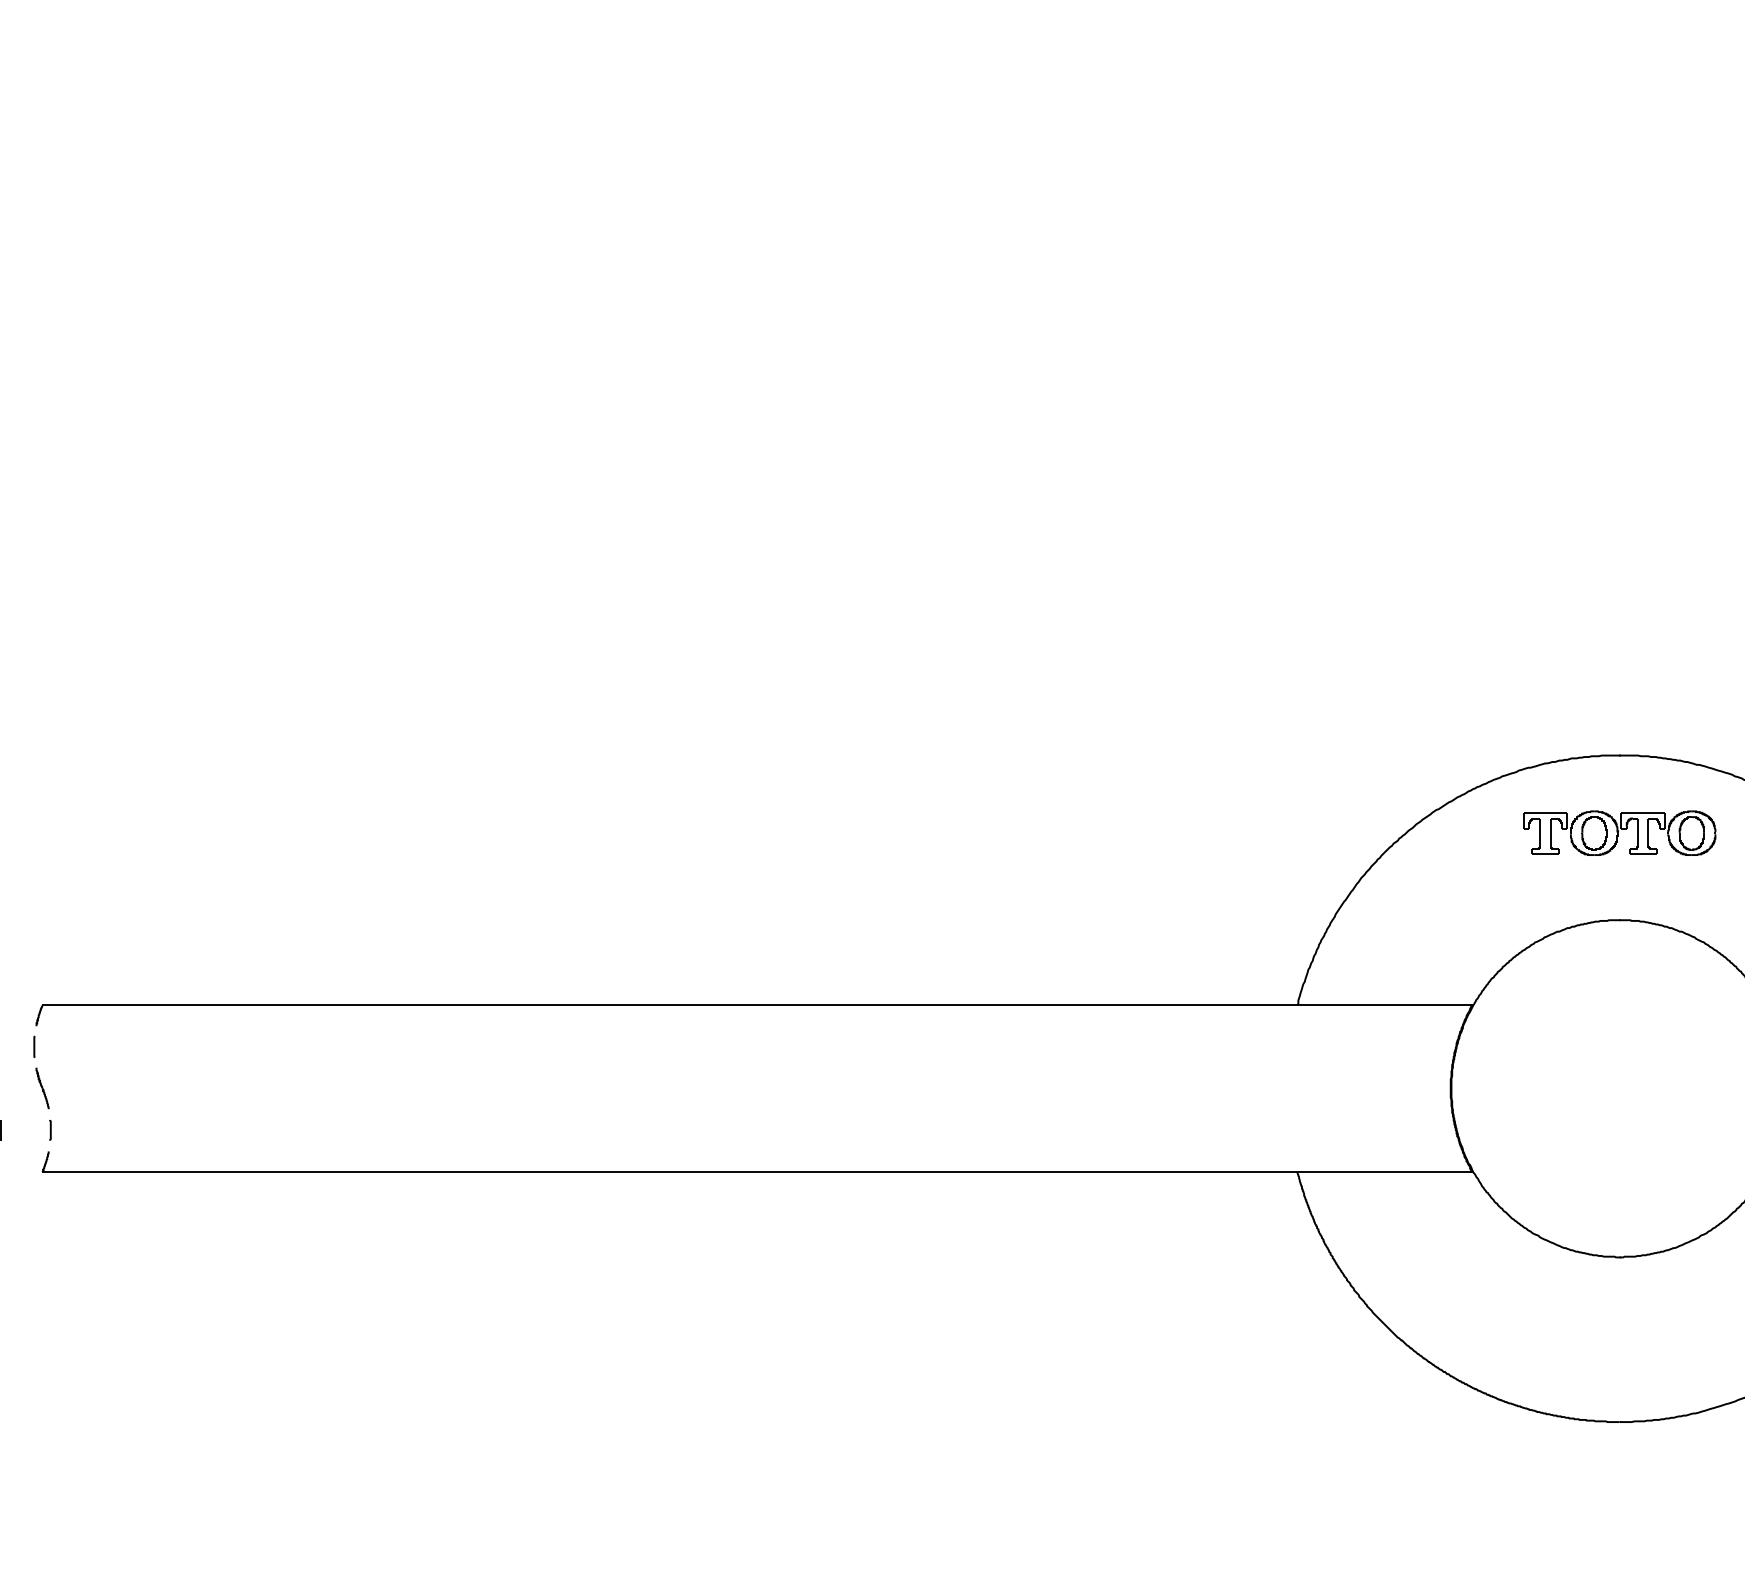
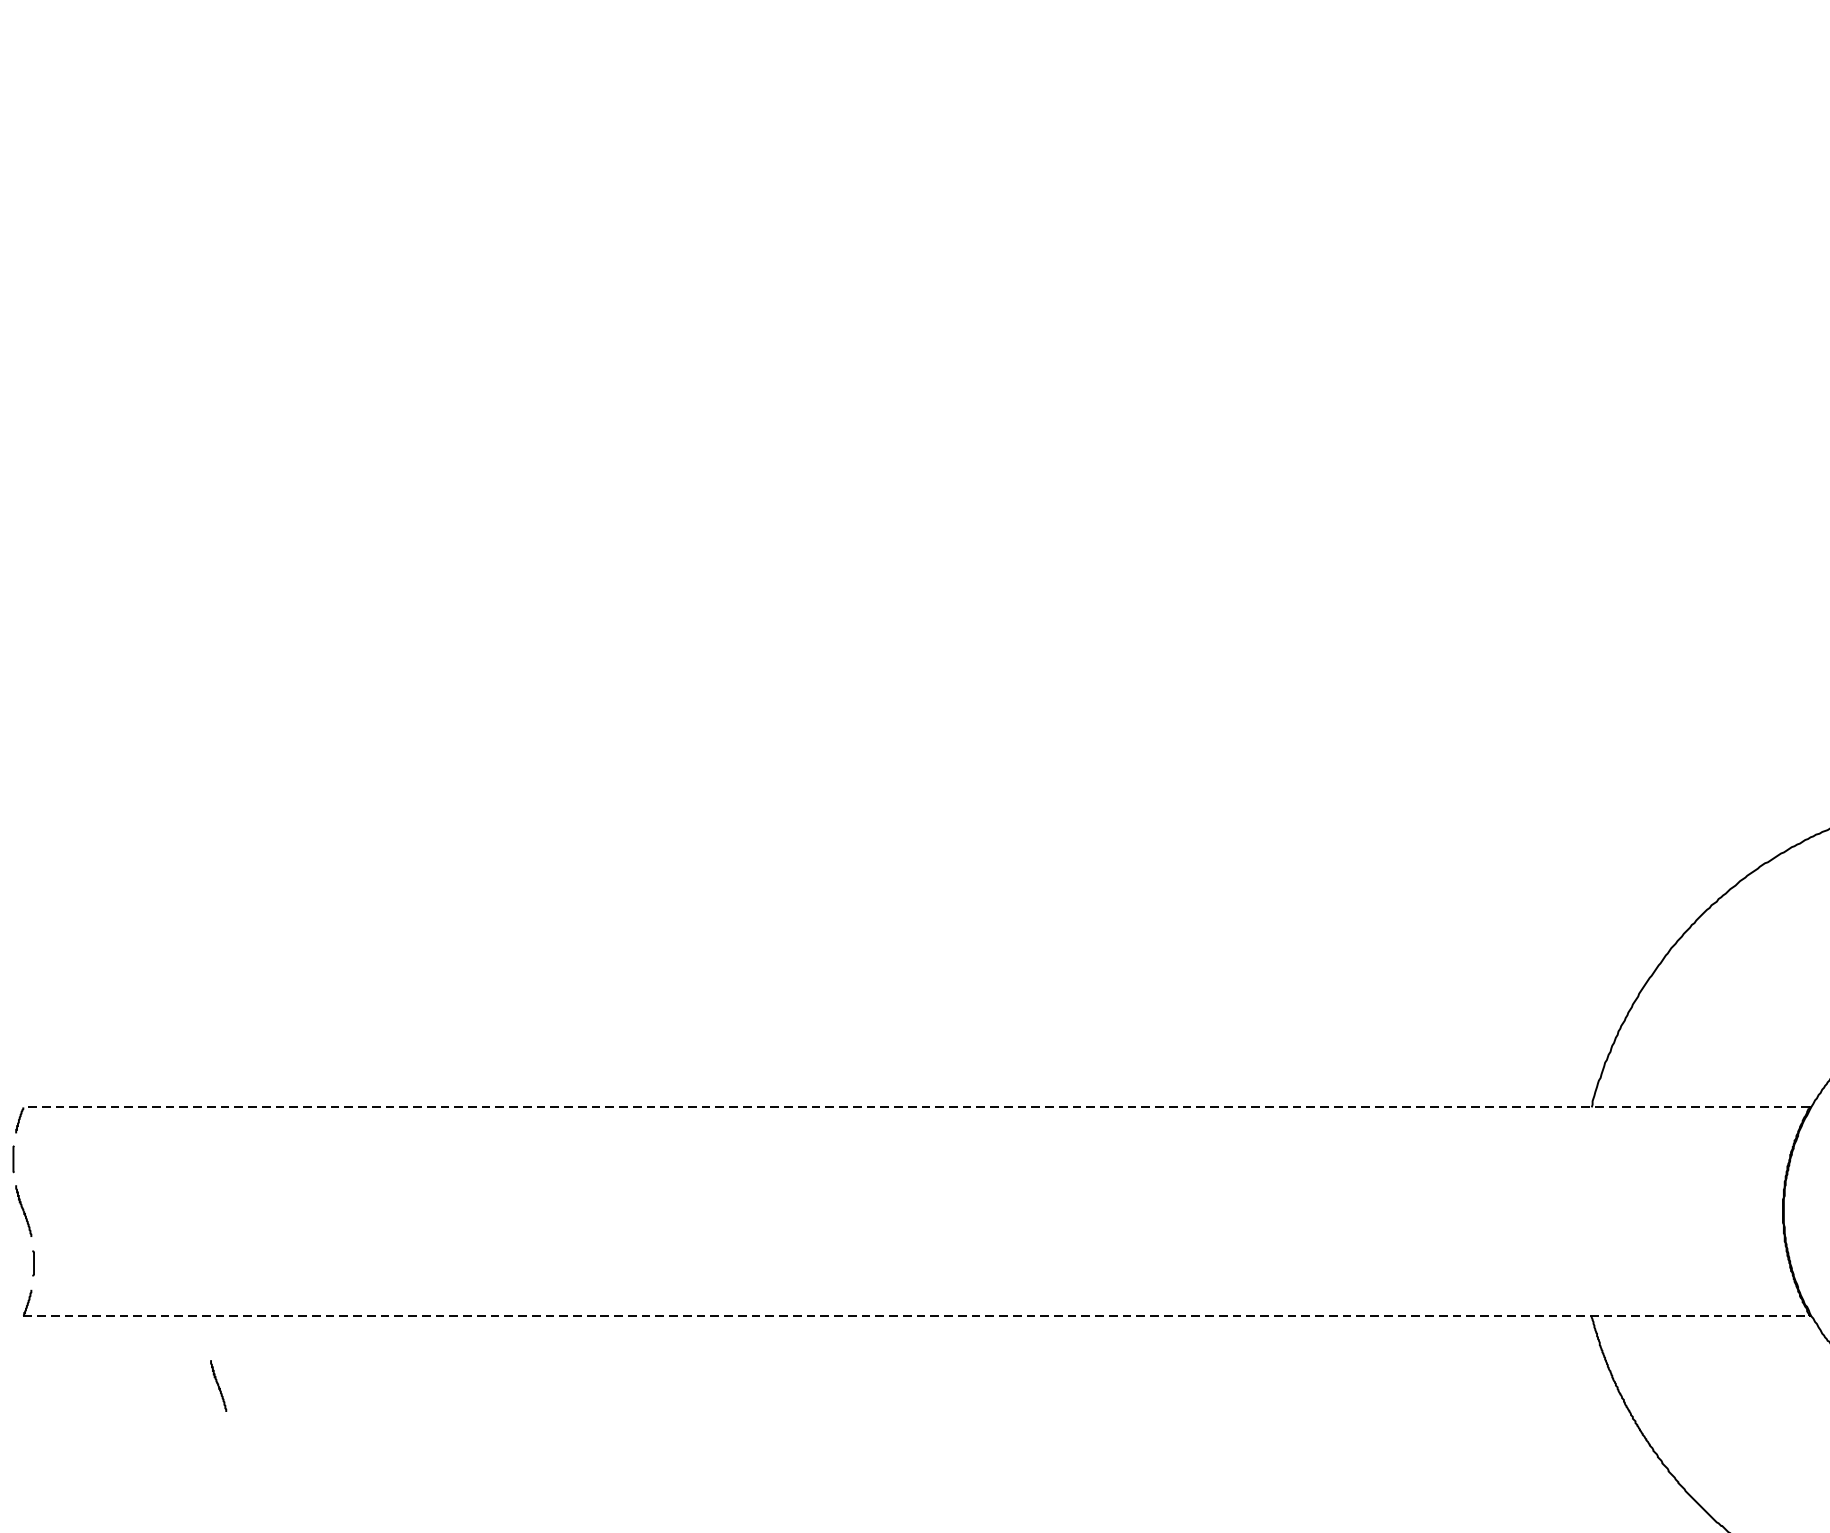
line: (757, 1005) -> (916, 1107), solid -> dashed
line: (757, 1172) -> (916, 1316), solid -> dashed
line: (198, 1228) -> (218, 1386), added

